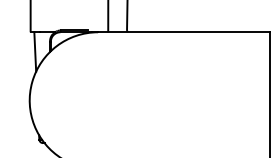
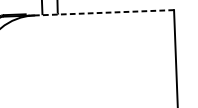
line: (183, 32) -> (103, 12), solid -> dashed

